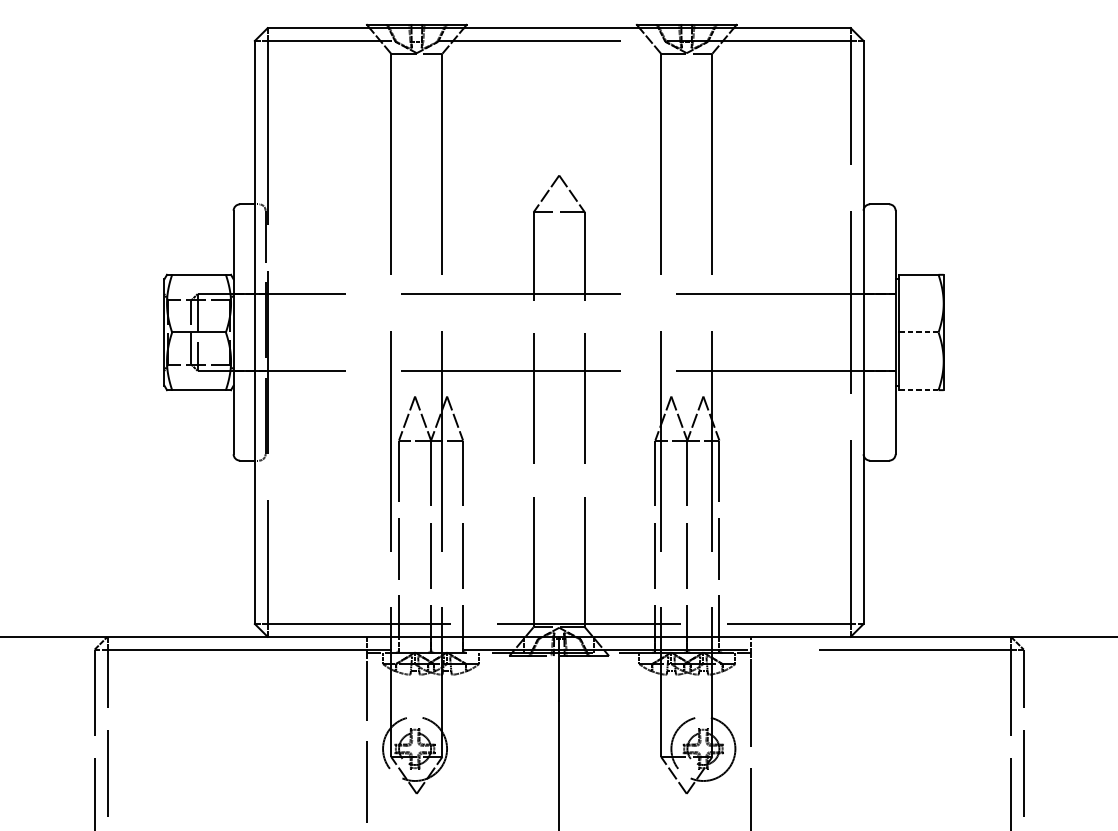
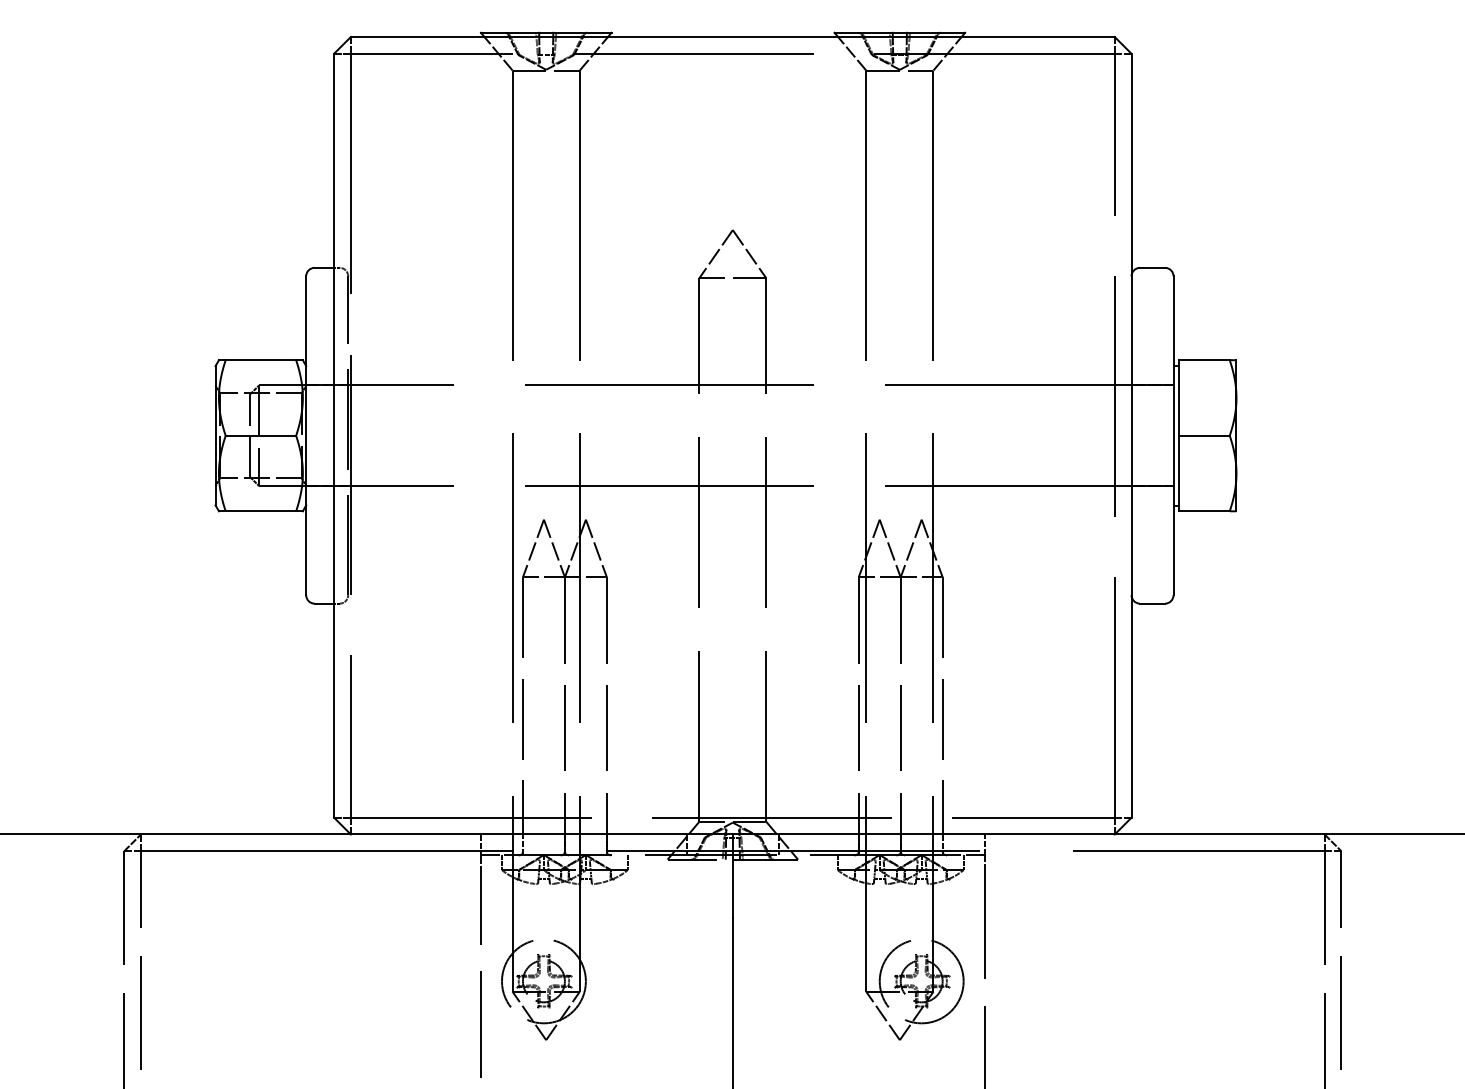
line: (919, 332) -> (1204, 435), dashed -> solid
line: (919, 390) -> (1204, 511), dashed -> solid

